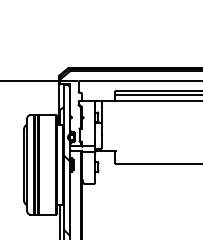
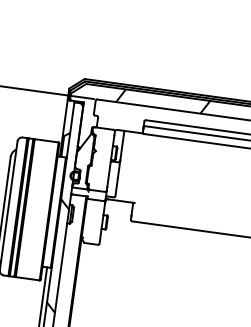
hatch: (114, 95) -> (143, 126), added

